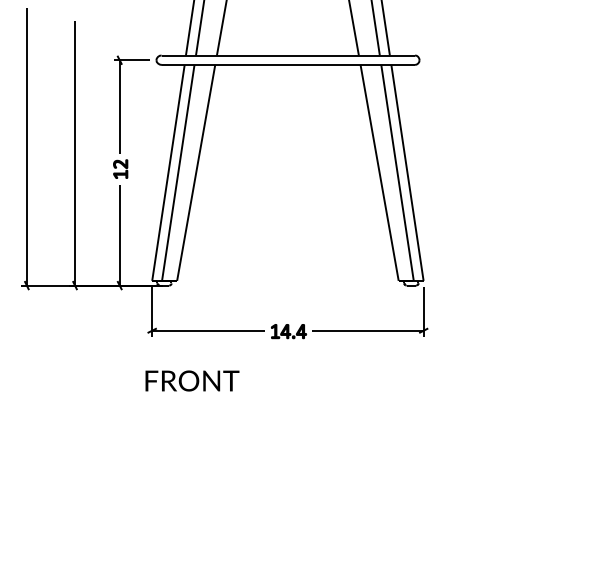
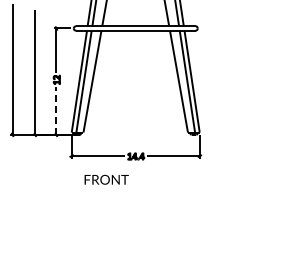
line: (119, 236) -> (56, 111), solid -> dashed
text: (192, 380) -> (106, 179), moved

